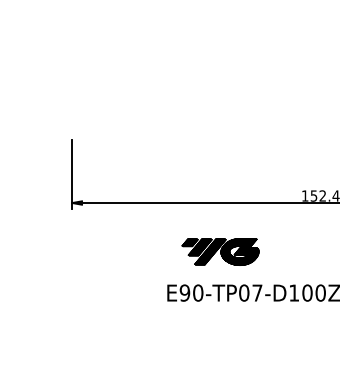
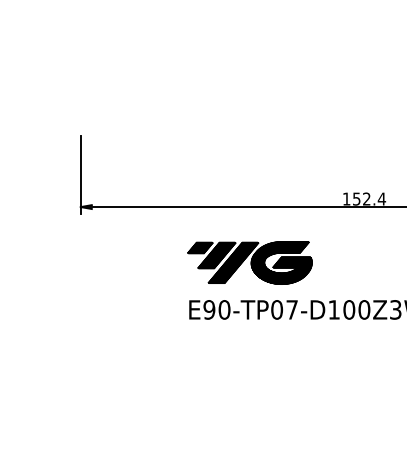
part: (220, 251) -> (249, 262), size x1.43

